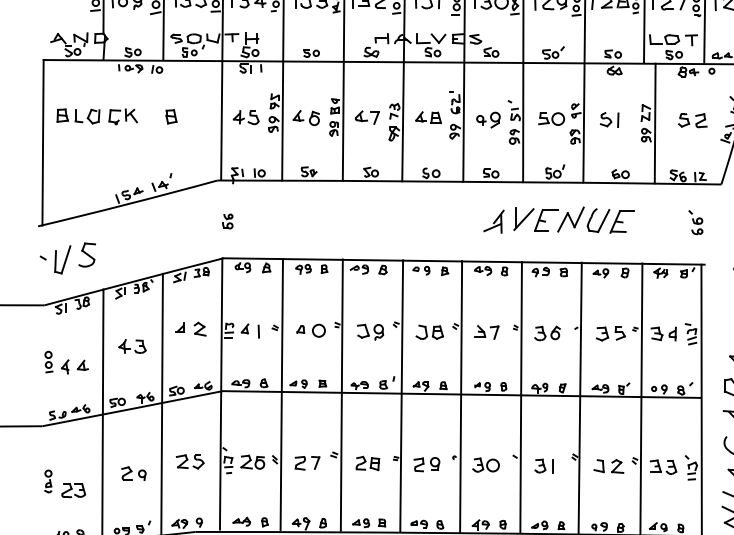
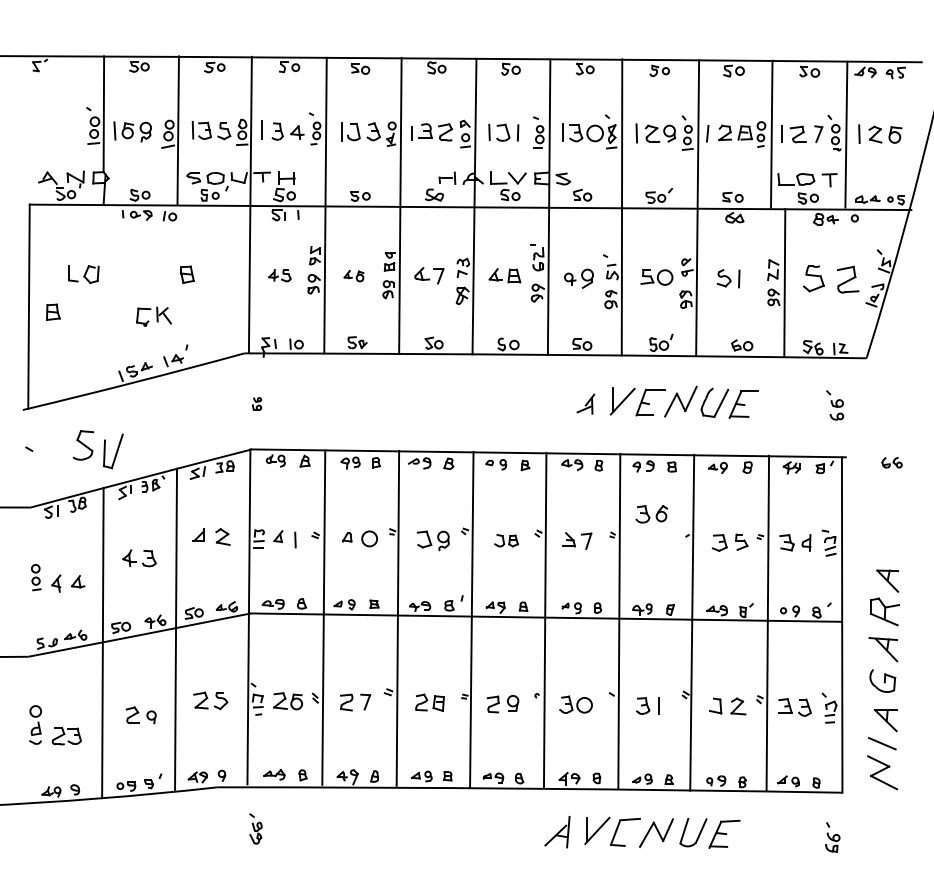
part: (62, 115) -> (53, 311), moved
part: (123, 116) -> (154, 316), moved
part: (245, 117) -> (279, 275), size x0.7
part: (305, 117) -> (353, 275), size x0.6
part: (692, 120) -> (831, 279), size x1.6
part: (227, 221) -> (256, 403), size x0.7
part: (493, 221) -> (585, 403), size x0.7
part: (62, 259) -> (113, 451), moved
part: (429, 332) -> (506, 540), size x0.7
part: (547, 333) -> (651, 514), moved
part: (48, 481) -> (35, 724), size x1.4

